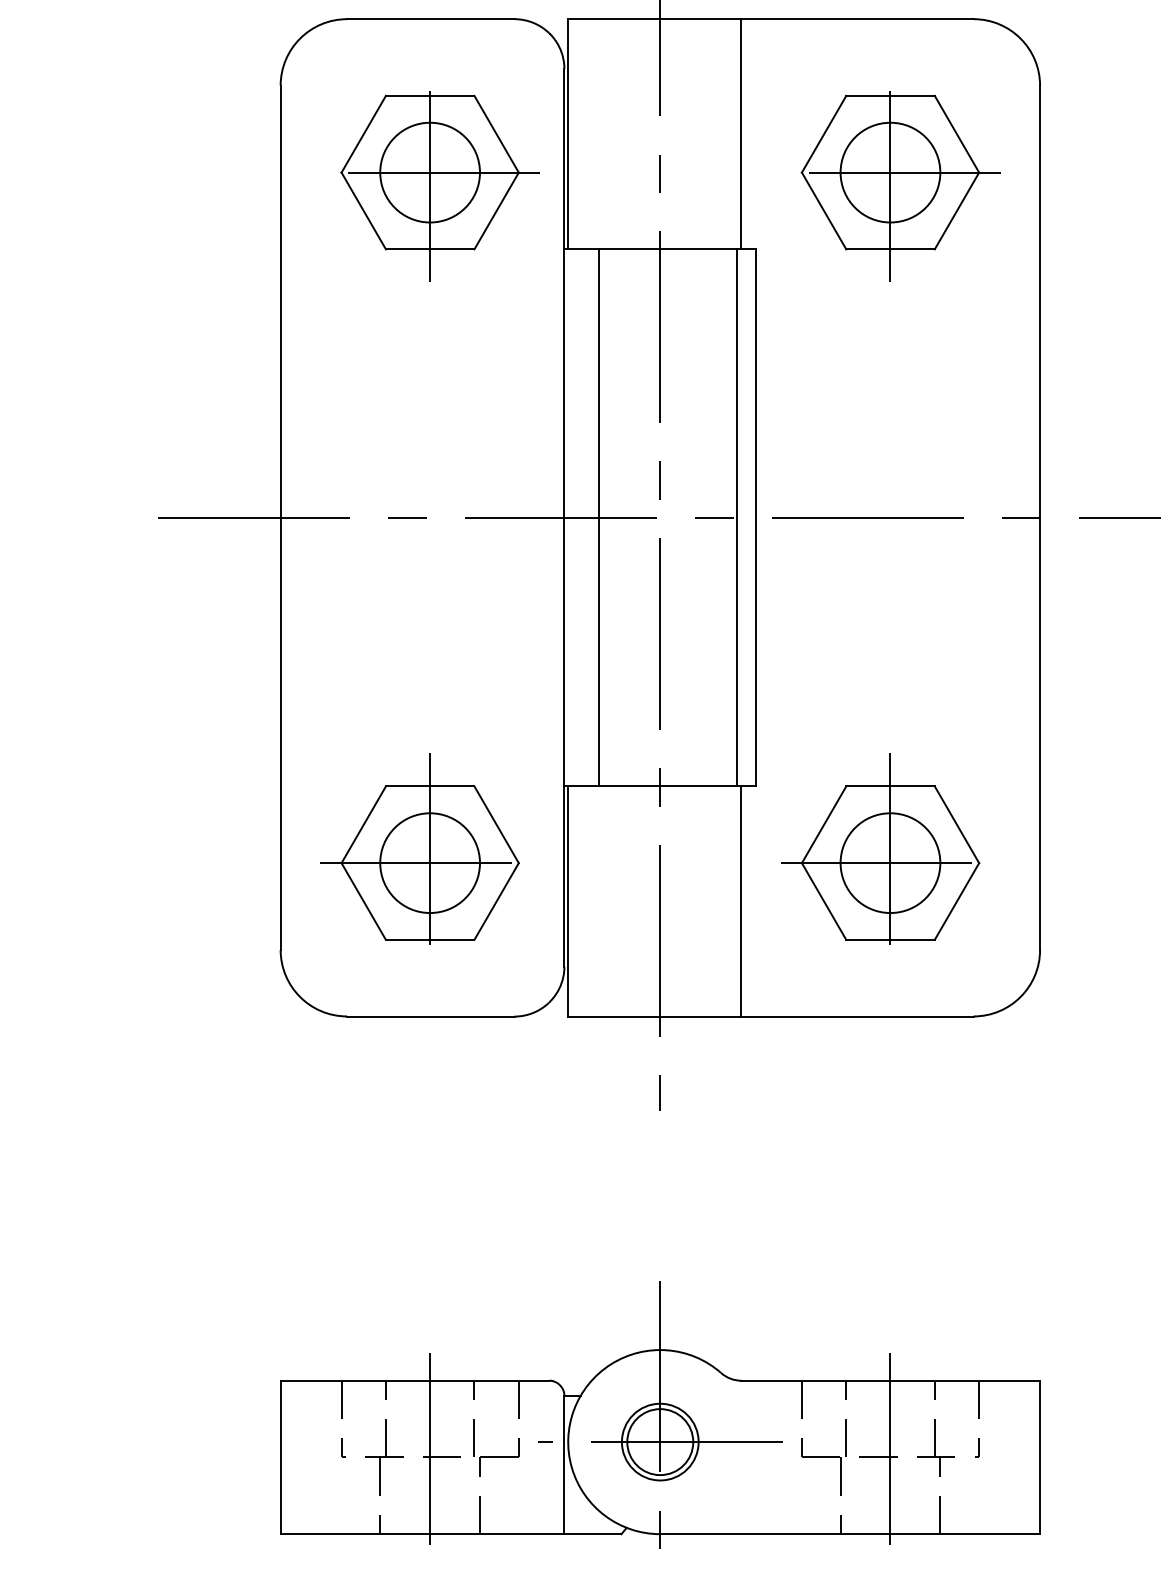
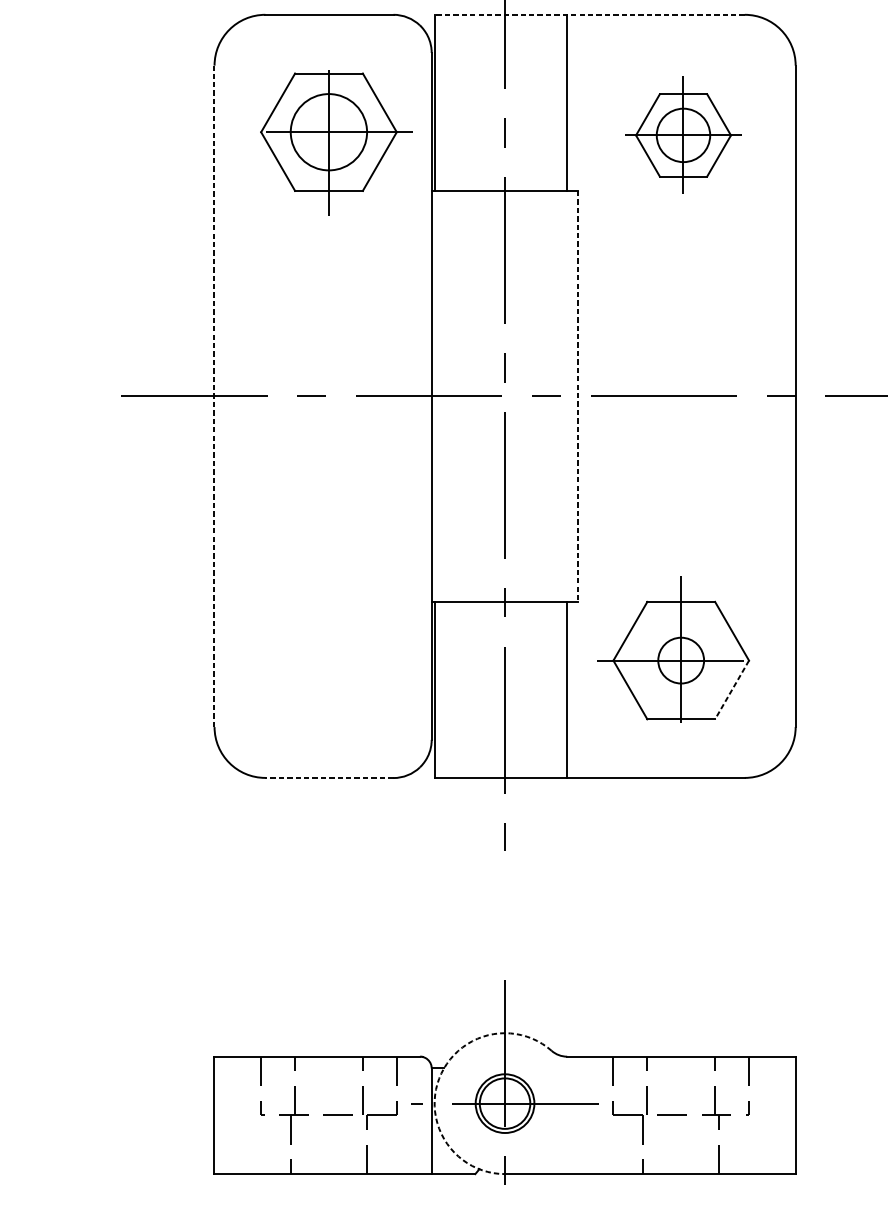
line: (770, 19) -> (589, 15), solid -> dashed
part: (900, 186) -> (688, 142), size x0.7
line: (280, 517) -> (214, 396), solid -> dashed
line: (598, 517) -> (457, 396), removed
line: (737, 517) -> (564, 396), removed
line: (756, 517) -> (578, 396), solid -> dashed
part: (419, 848) -> (320, 649), removed
circle: (890, 863) -> (681, 660), size x0.6
line: (956, 901) -> (731, 689), solid -> dashed
line: (430, 1016) -> (329, 777), solid -> dashed
arc: (574, 1409) -> (439, 1078), solid -> dashed
line: (430, 1457) -> (329, 1115), removed
line: (890, 1457) -> (681, 1115), removed

